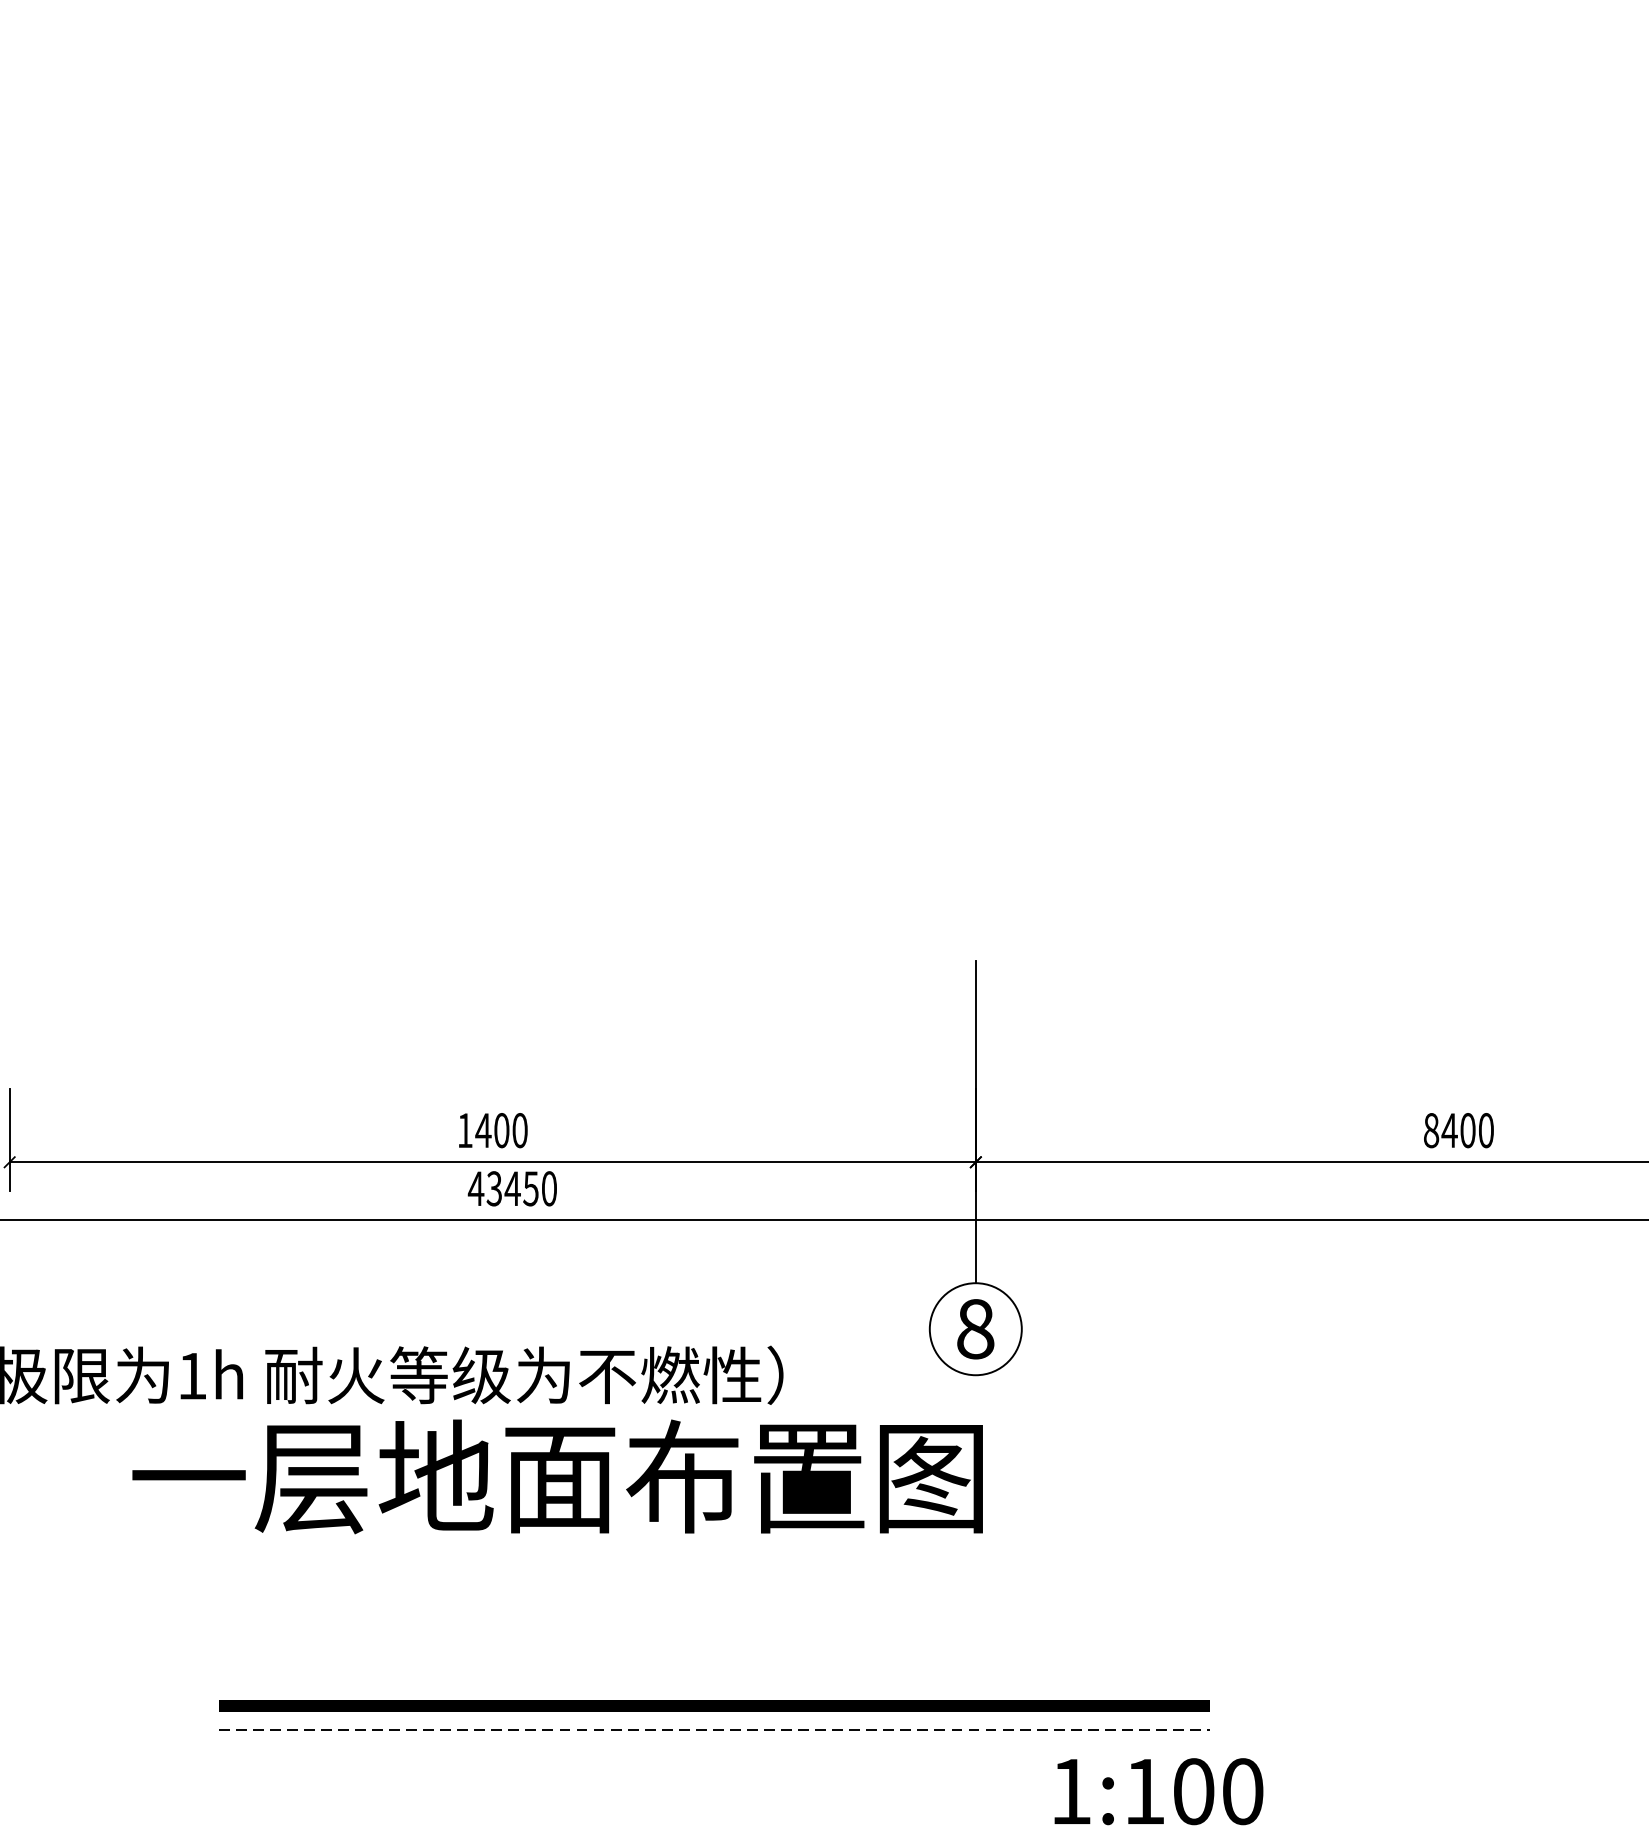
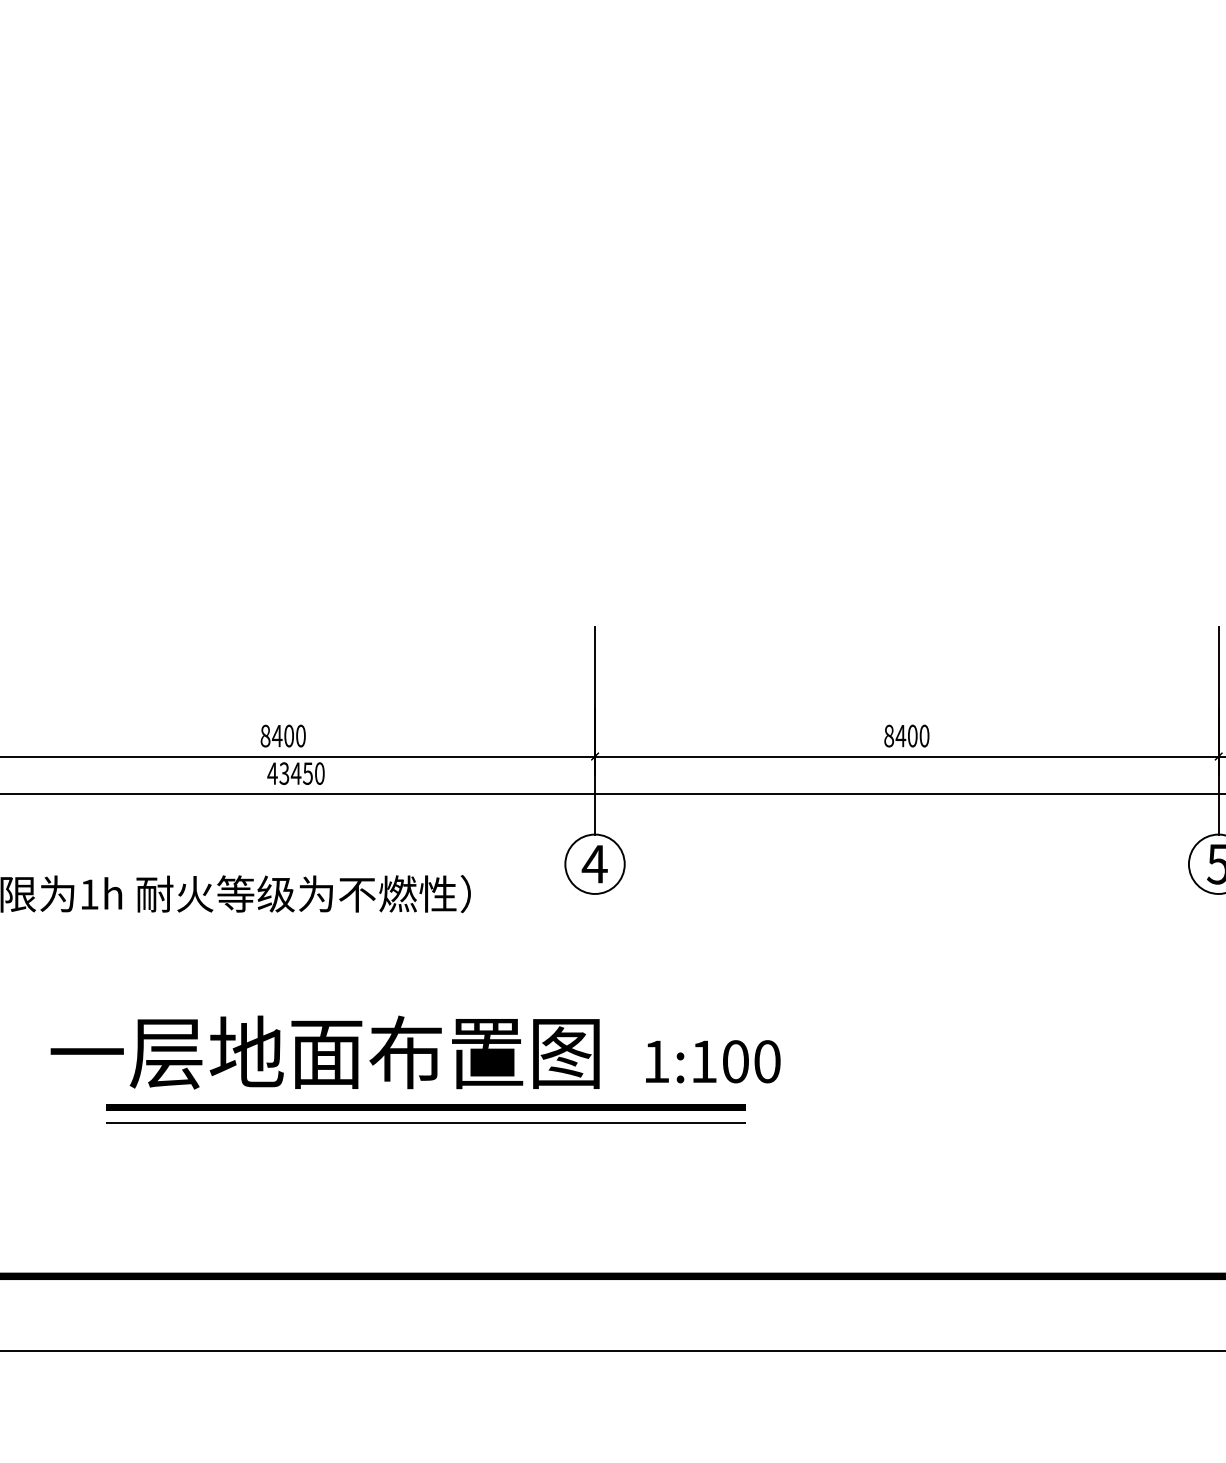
text: (465, 1129) -> (265, 735), 1400 -> 8400
text: (974, 1328) -> (594, 863), 8 -> 4
text: (556, 1476) -> (324, 1052), moved
line: (714, 1730) -> (426, 1123), dashed -> solid
text: (1159, 1791) -> (713, 1061), moved

